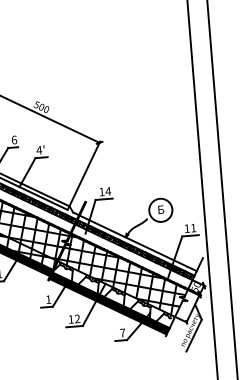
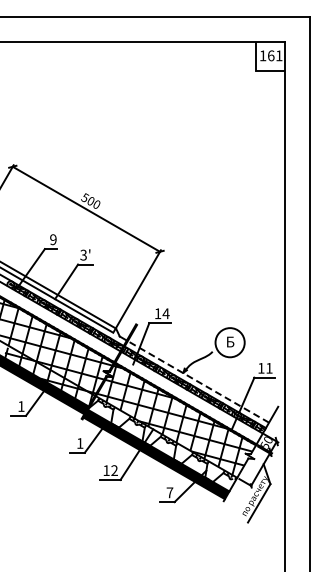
text: (14, 139) -> (53, 239), 6 -> 9
text: (39, 149) -> (83, 254), 4' -> 3'
line: (138, 243) -> (198, 381), solid -> dashed

